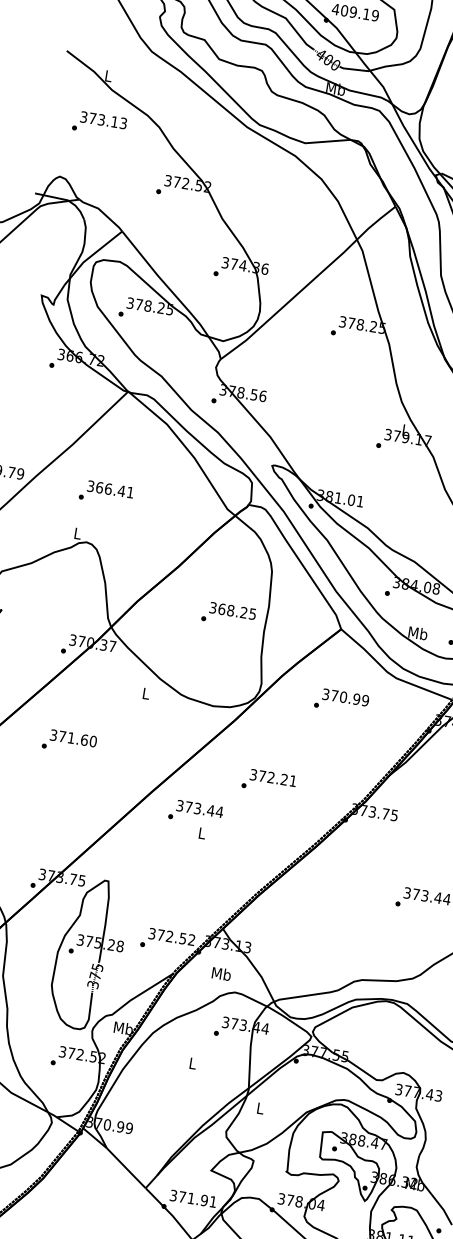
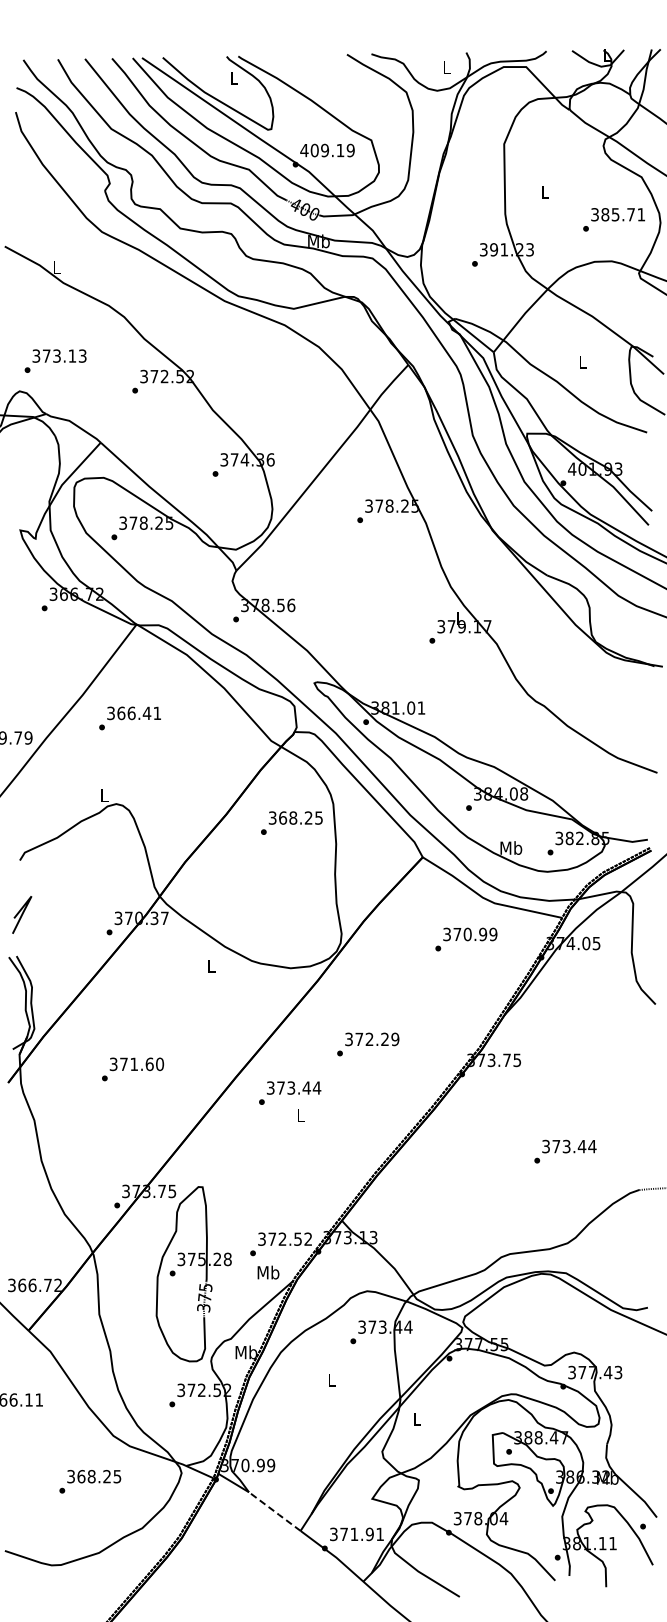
text: (99, 123) -> (55, 360), moved
text: (105, 493) -> (129, 718), moved
text: (228, 614) -> (291, 822), moved
text: (341, 701) -> (466, 939), moved
text: (69, 742) -> (132, 1069), moved
text: (293, 781) -> (395, 1039), 372.21 -> 372.29
text: (221, 973) -> (268, 1272), moved
line: (126, 1168) -> (275, 1511), solid -> dashed

